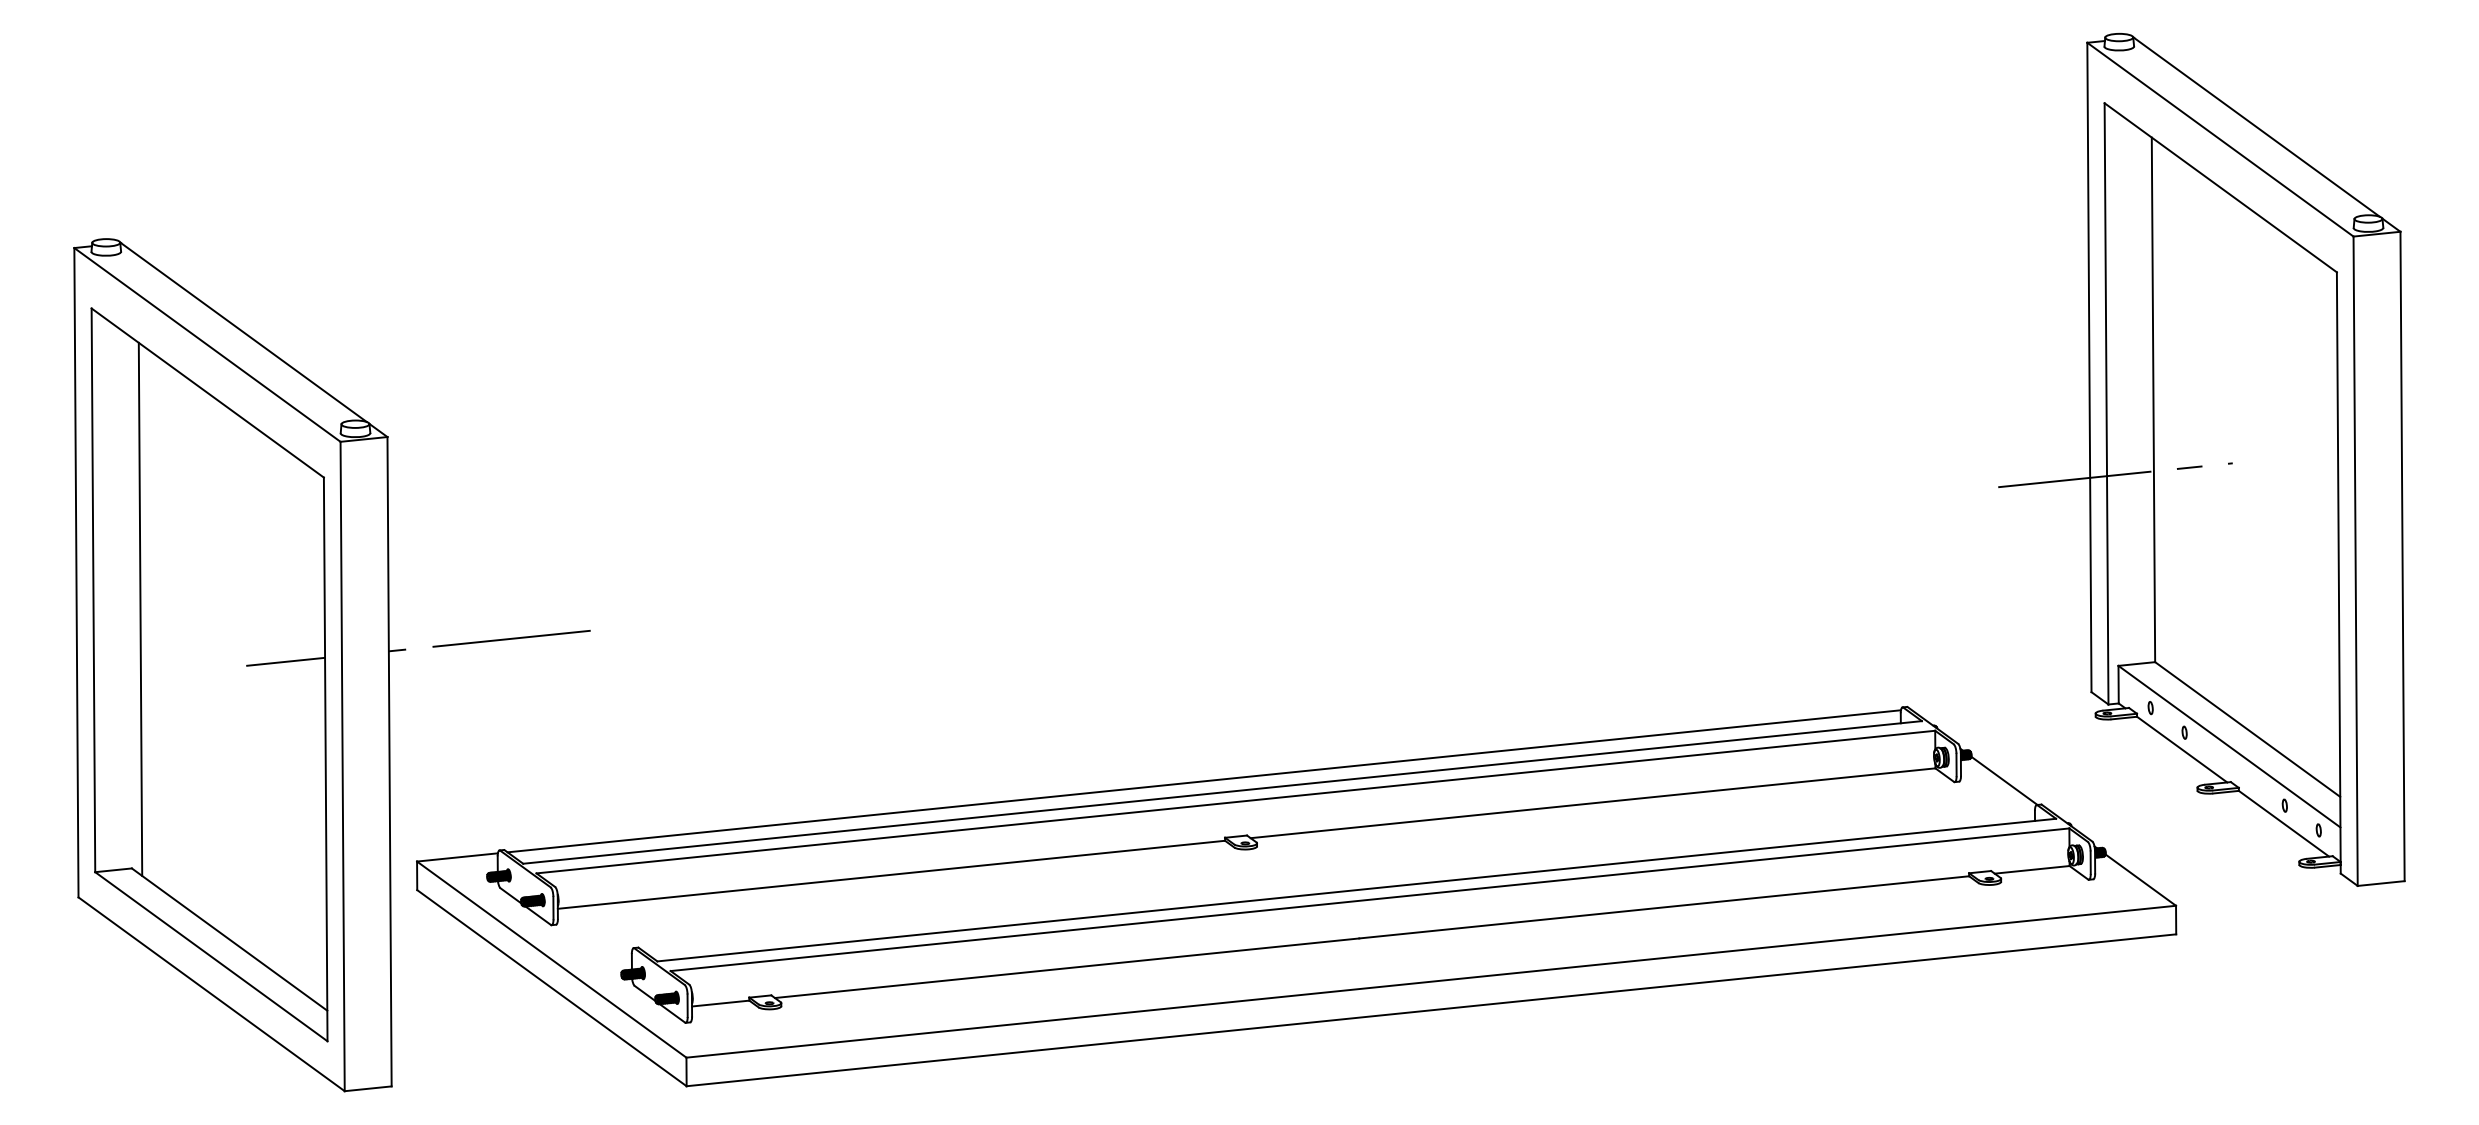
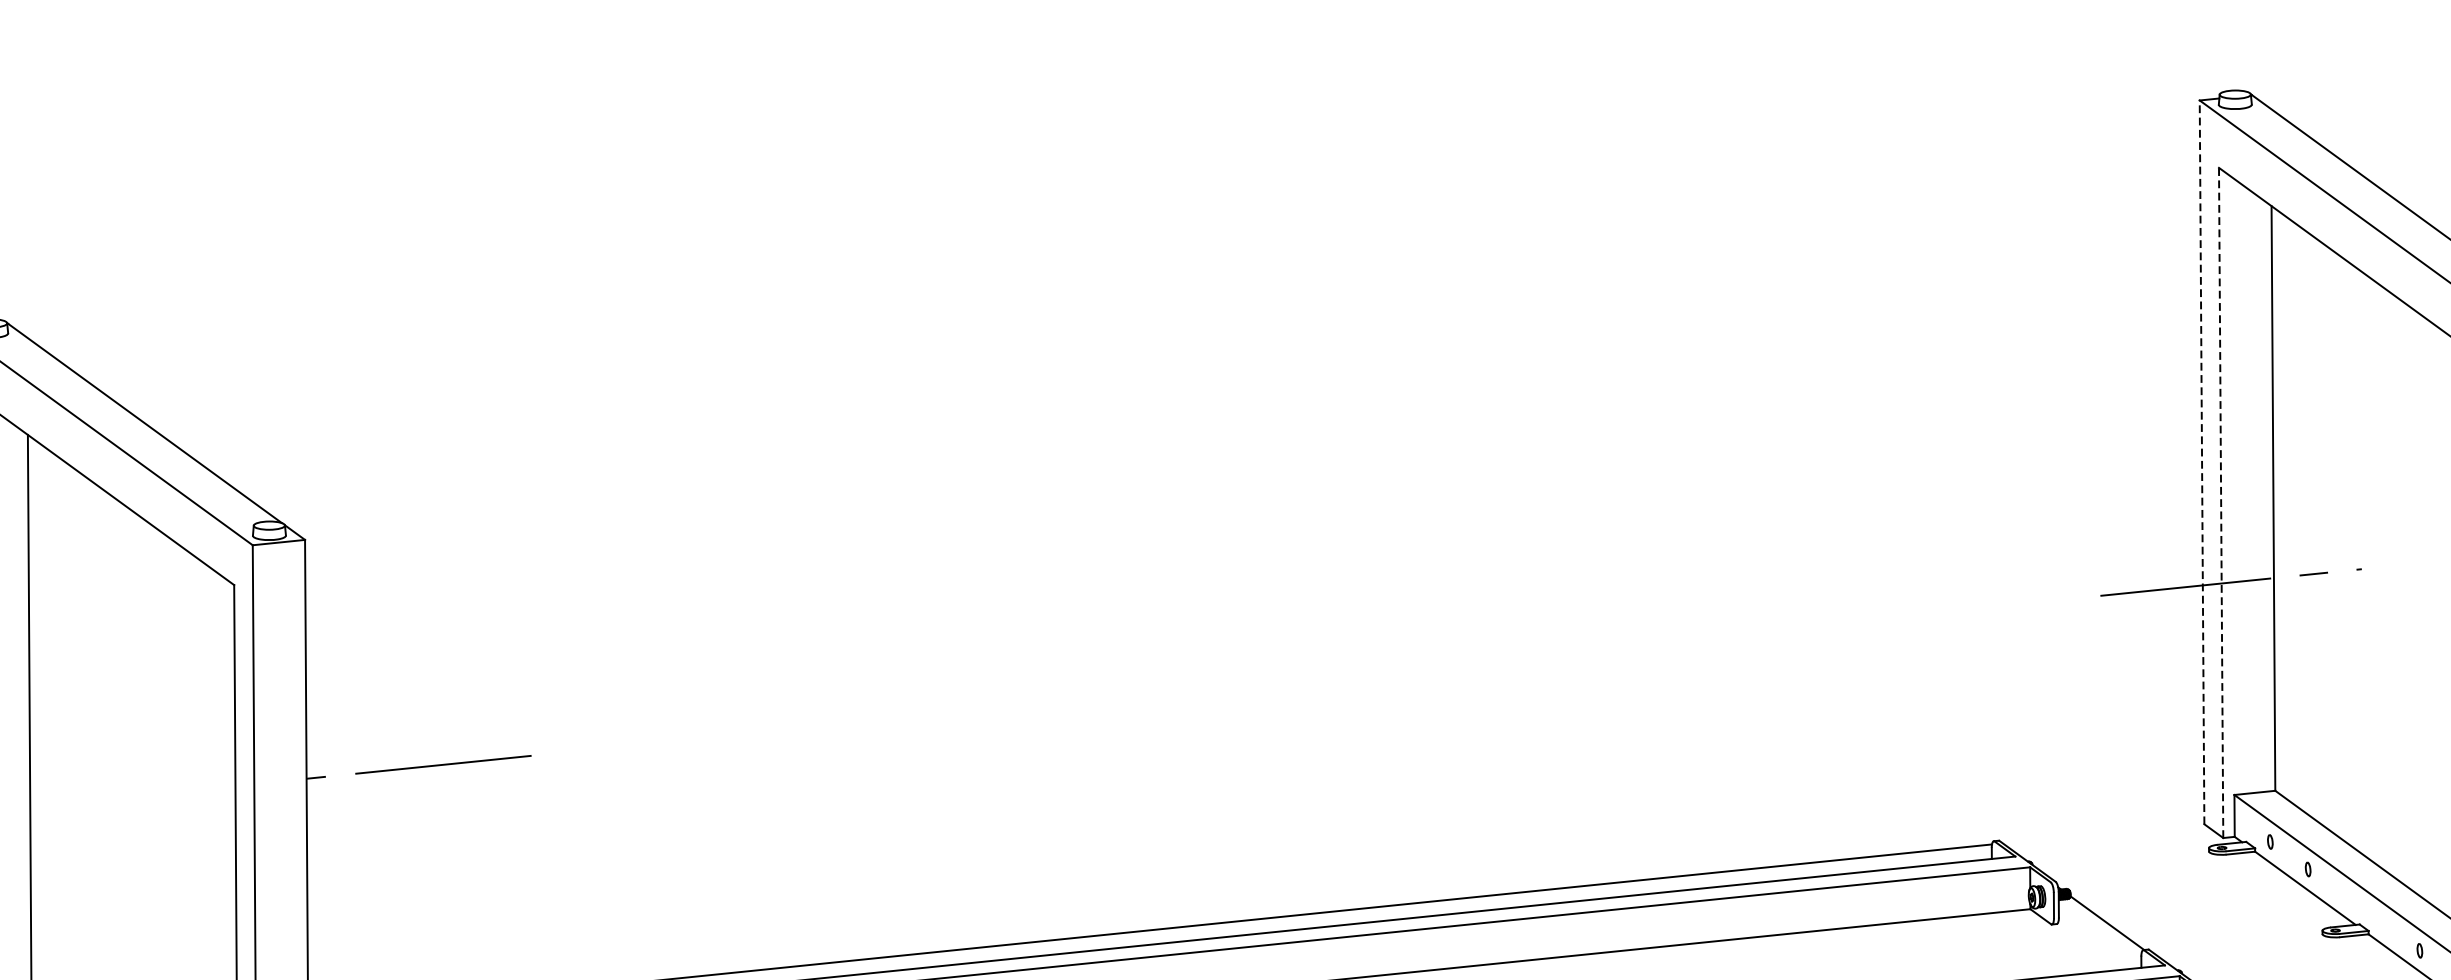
line: (2089, 367) -> (2202, 462), solid -> dashed
line: (2106, 403) -> (2221, 502), solid -> dashed
line: (285, 661) -> (191, 790), removed

